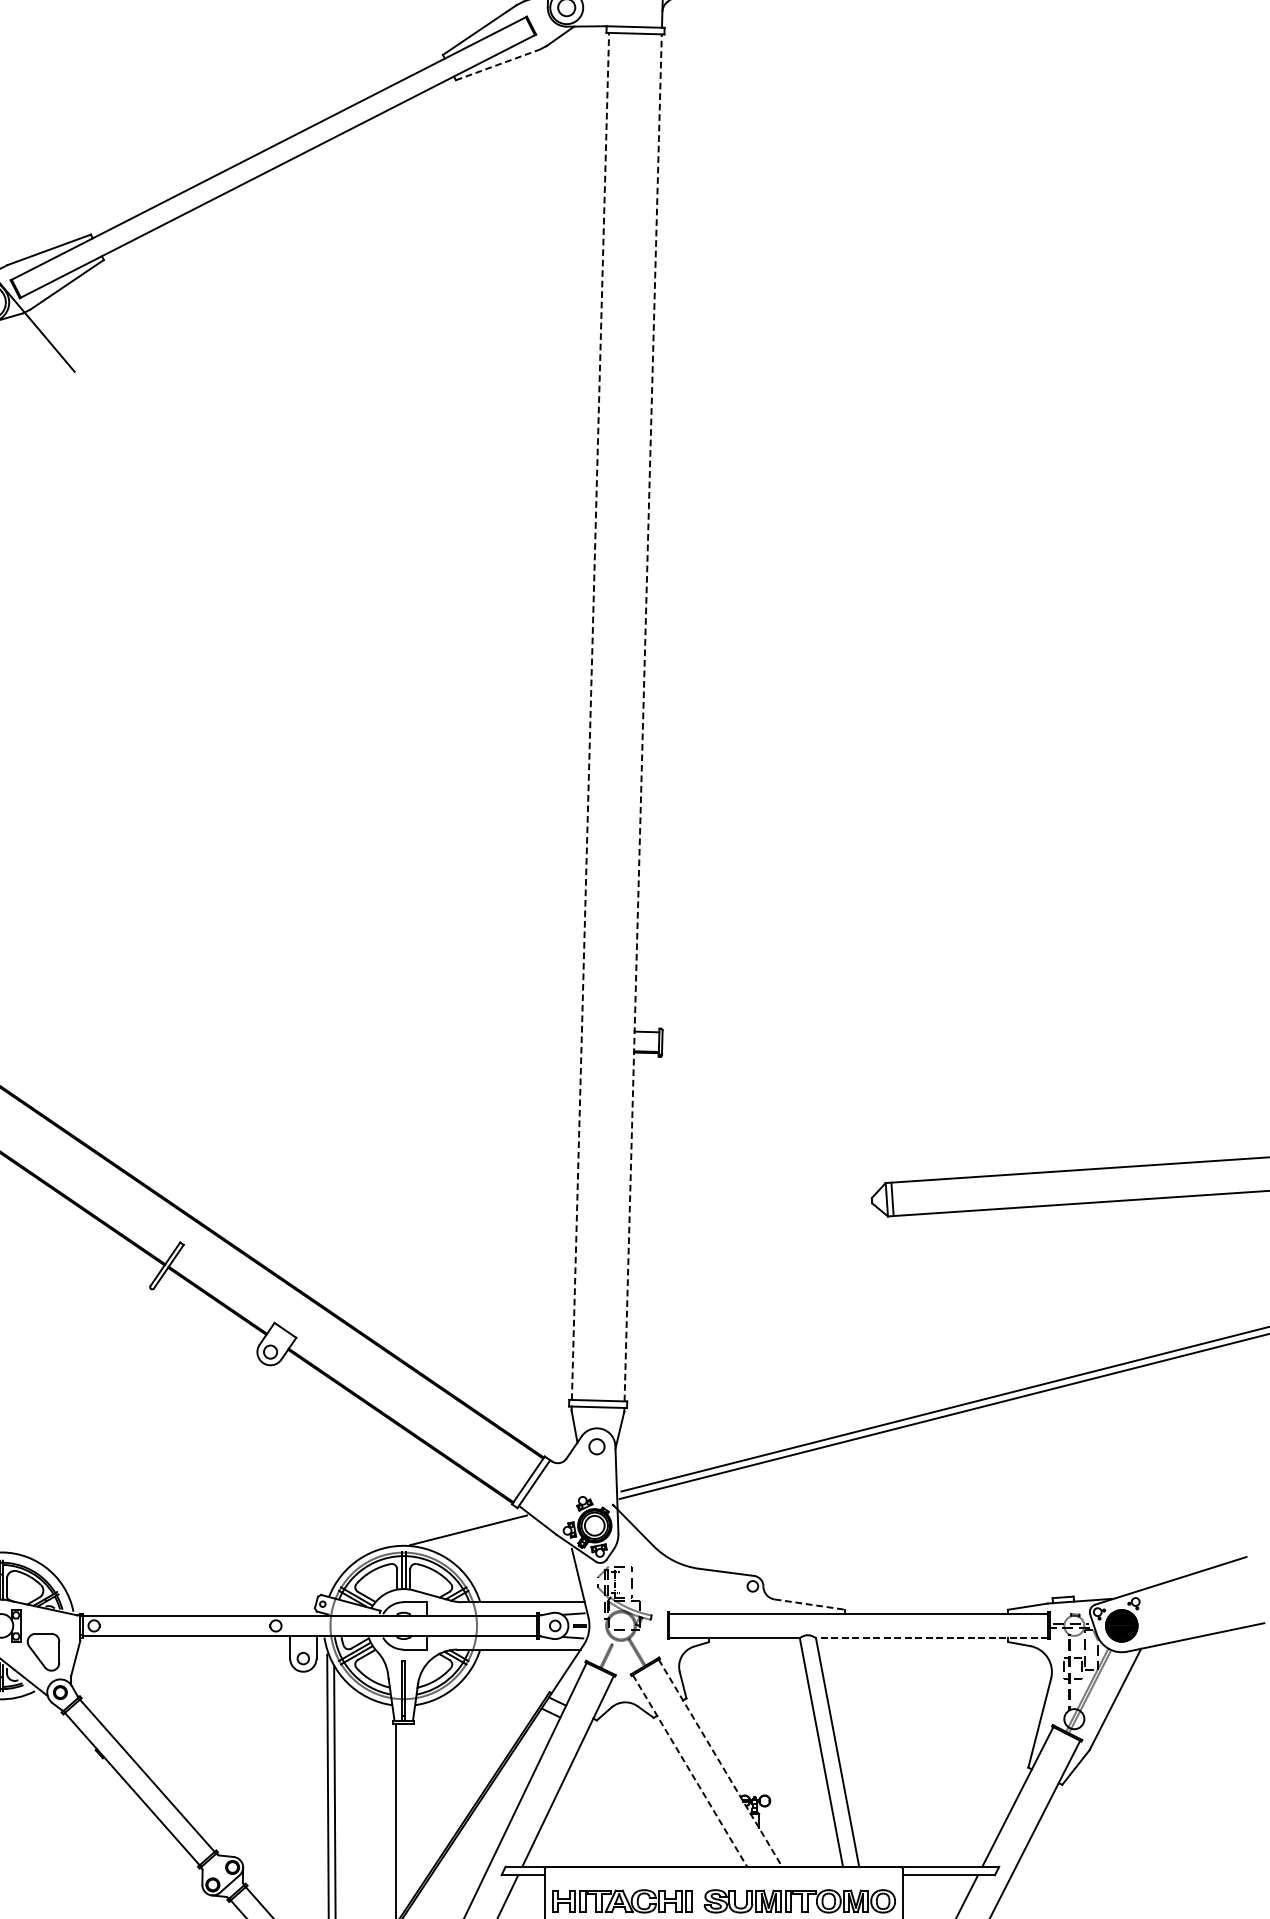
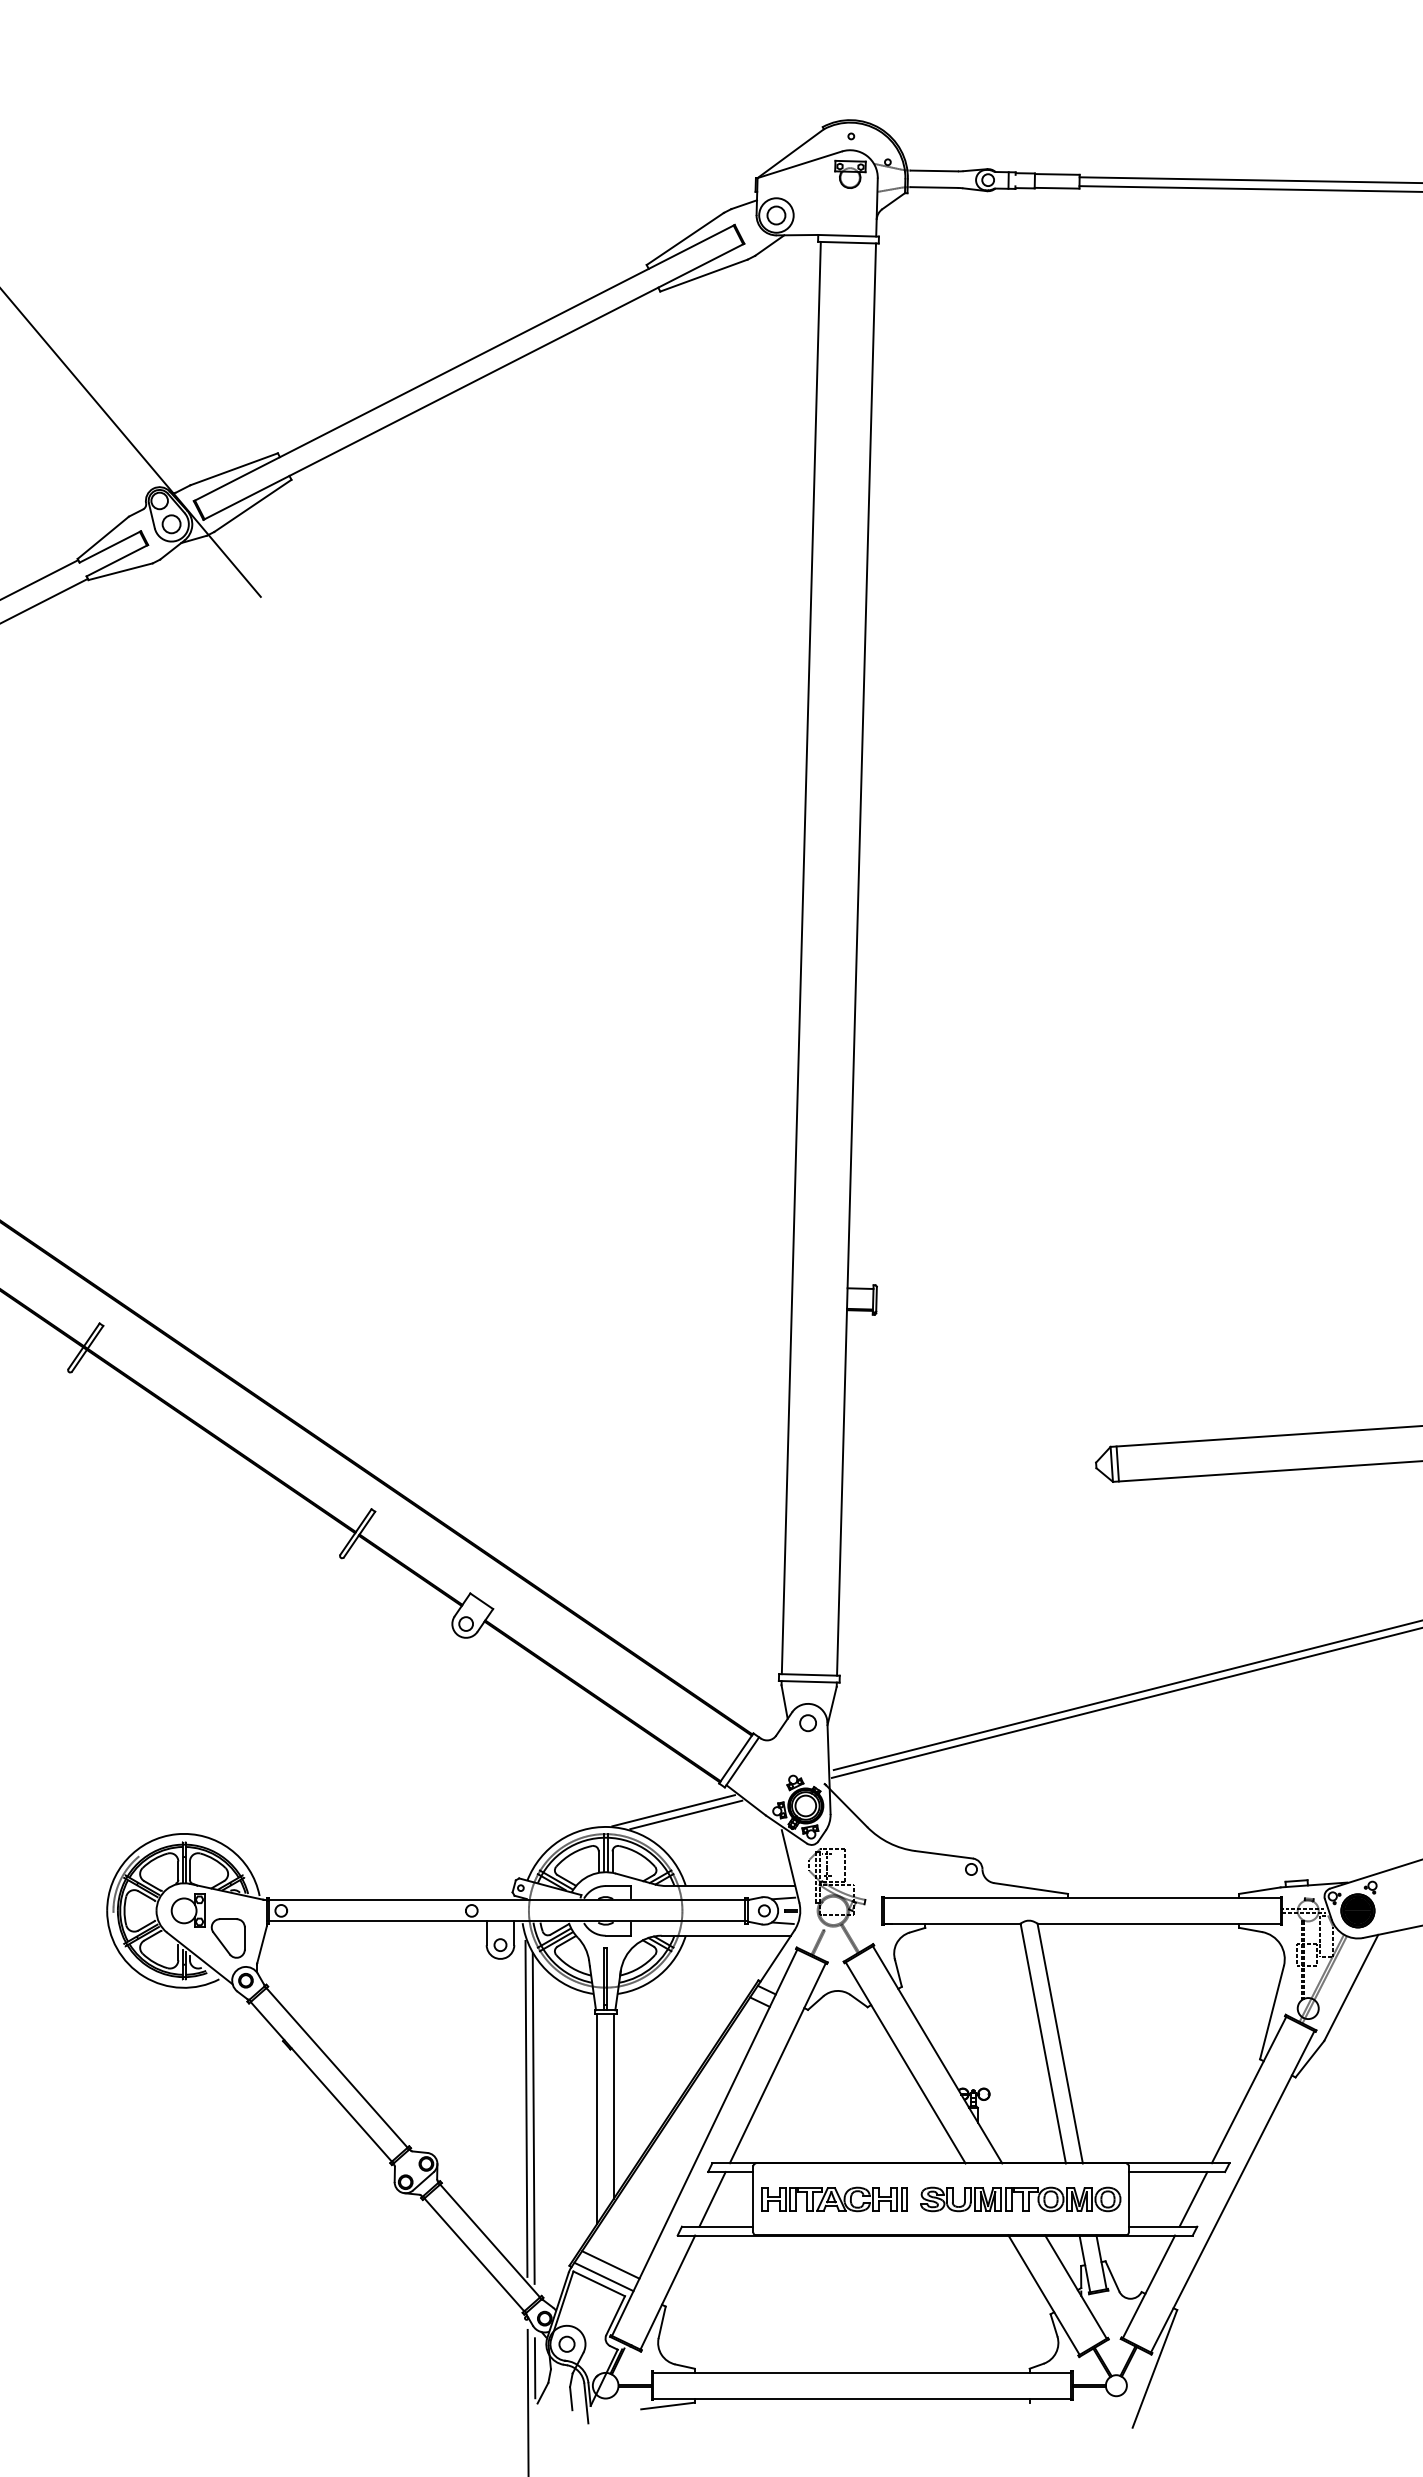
line: (498, 64) -> (704, 275), dashed -> solid
line: (590, 715) -> (801, 957), dashed -> solid
line: (643, 717) -> (856, 959), dashed -> solid
line: (480, 1533) -> (686, 1814), added
line: (810, 1604) -> (1031, 1888), dashed -> solid
line: (932, 1637) -> (1159, 1923), dashed -> solid
line: (720, 1763) -> (937, 2055), dashed -> solid
line: (689, 1771) -> (905, 2063), dashed -> solid
line: (412, 1811) -> (614, 2105), added

